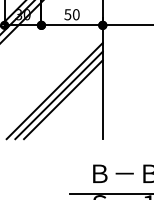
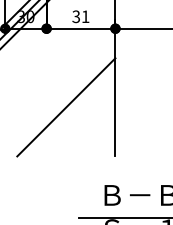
text: (71, 14) -> (80, 16), 50 -> 31
line: (54, 91) -> (61, 102), removed
line: (63, 100) -> (71, 112), removed

